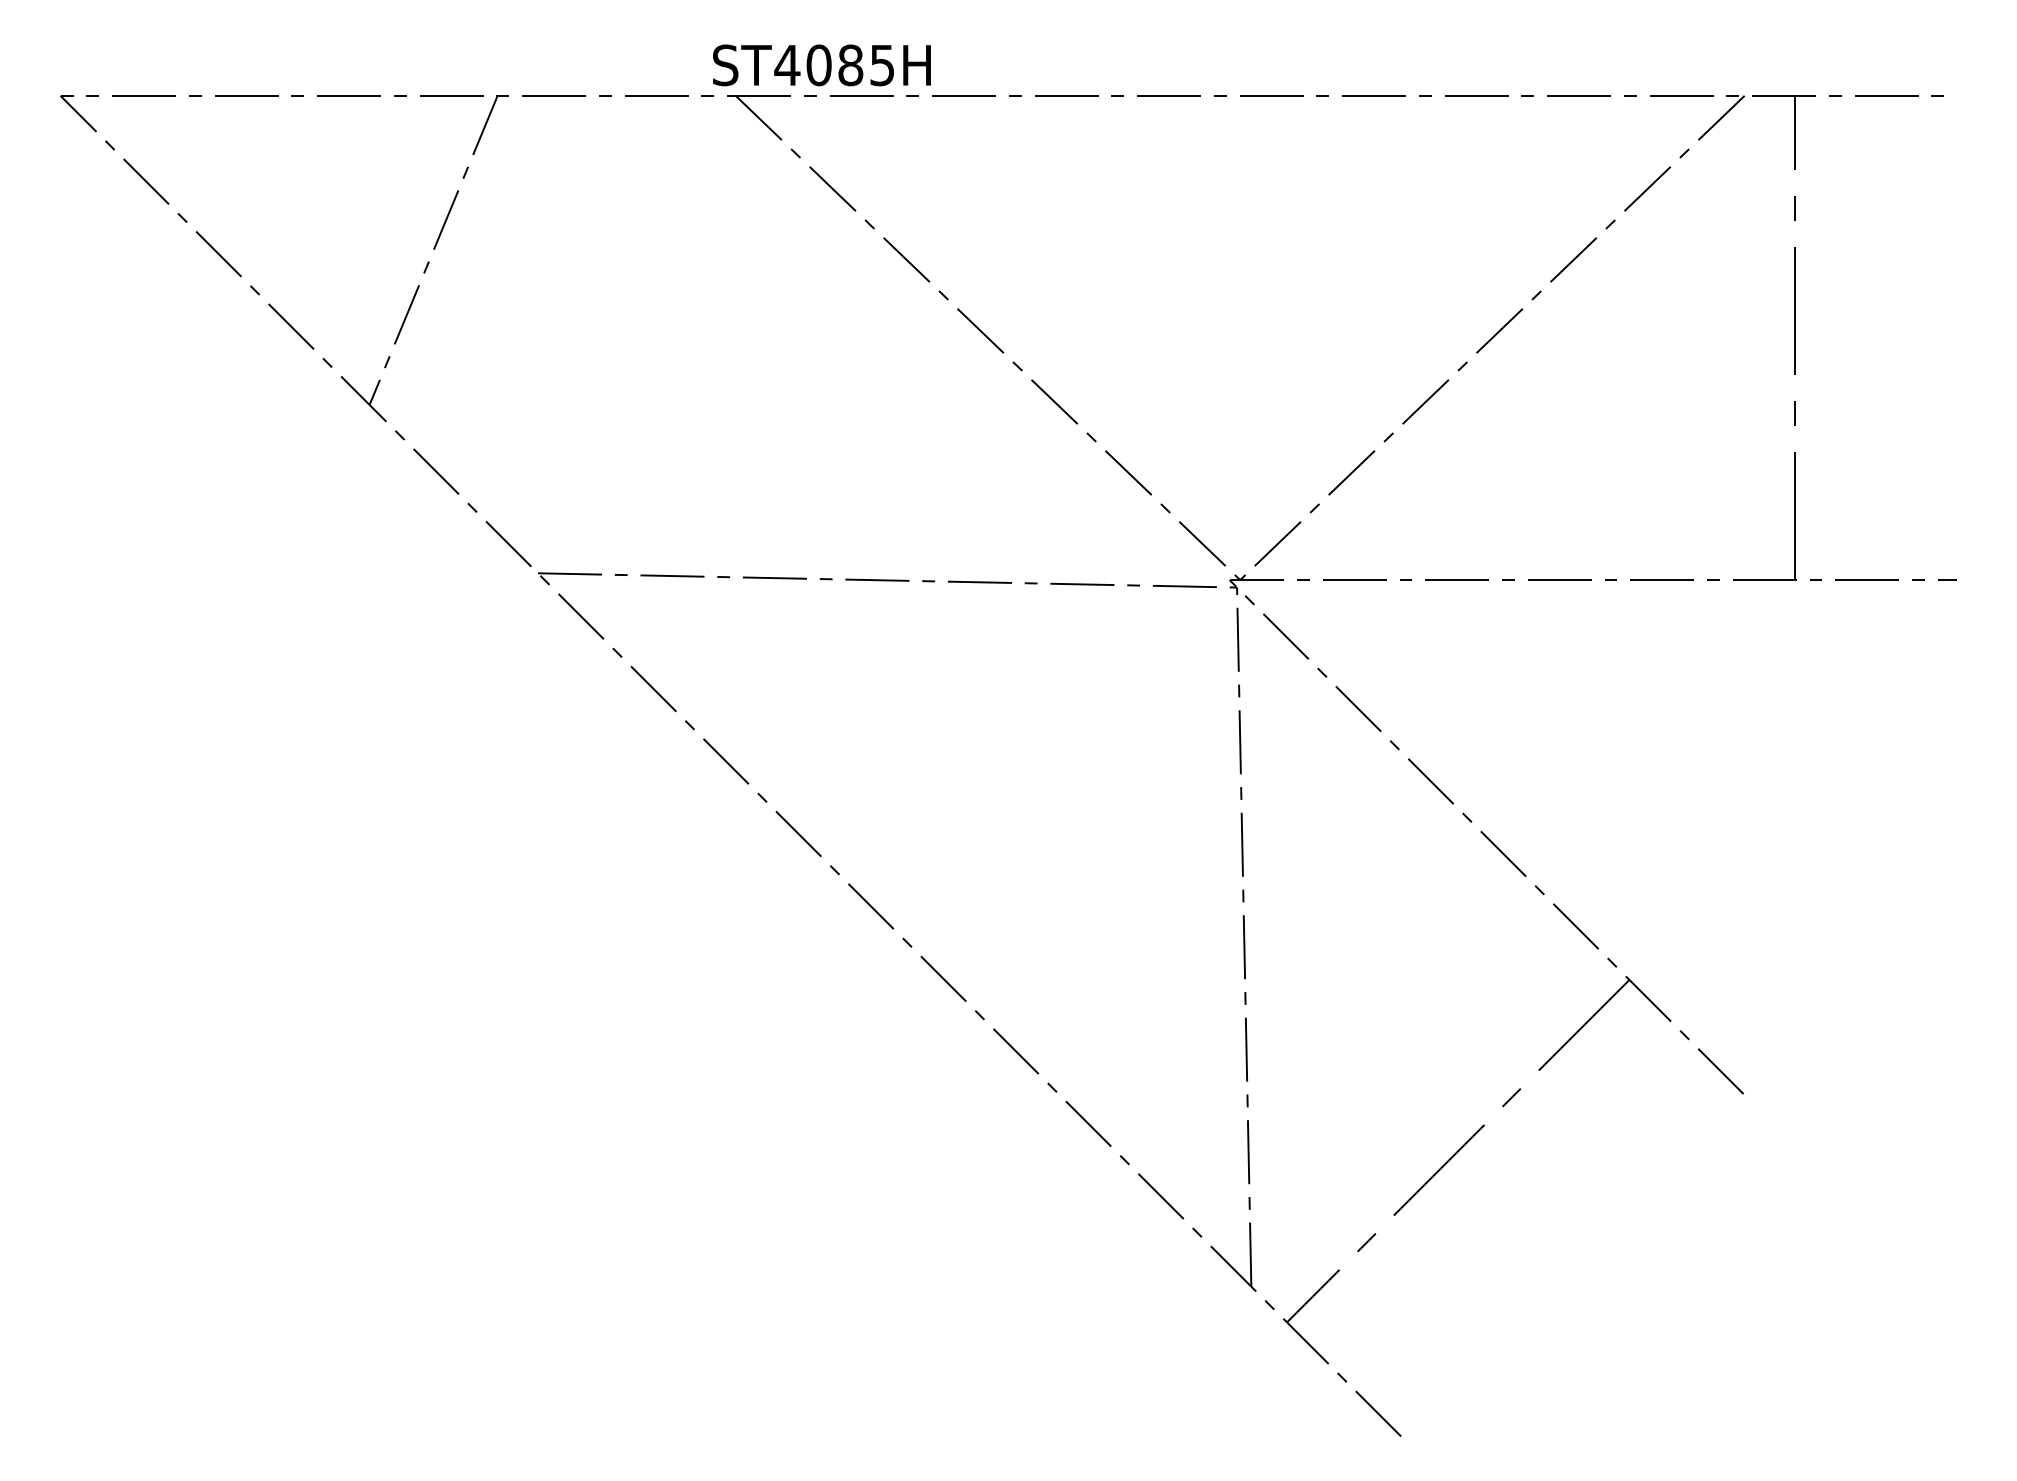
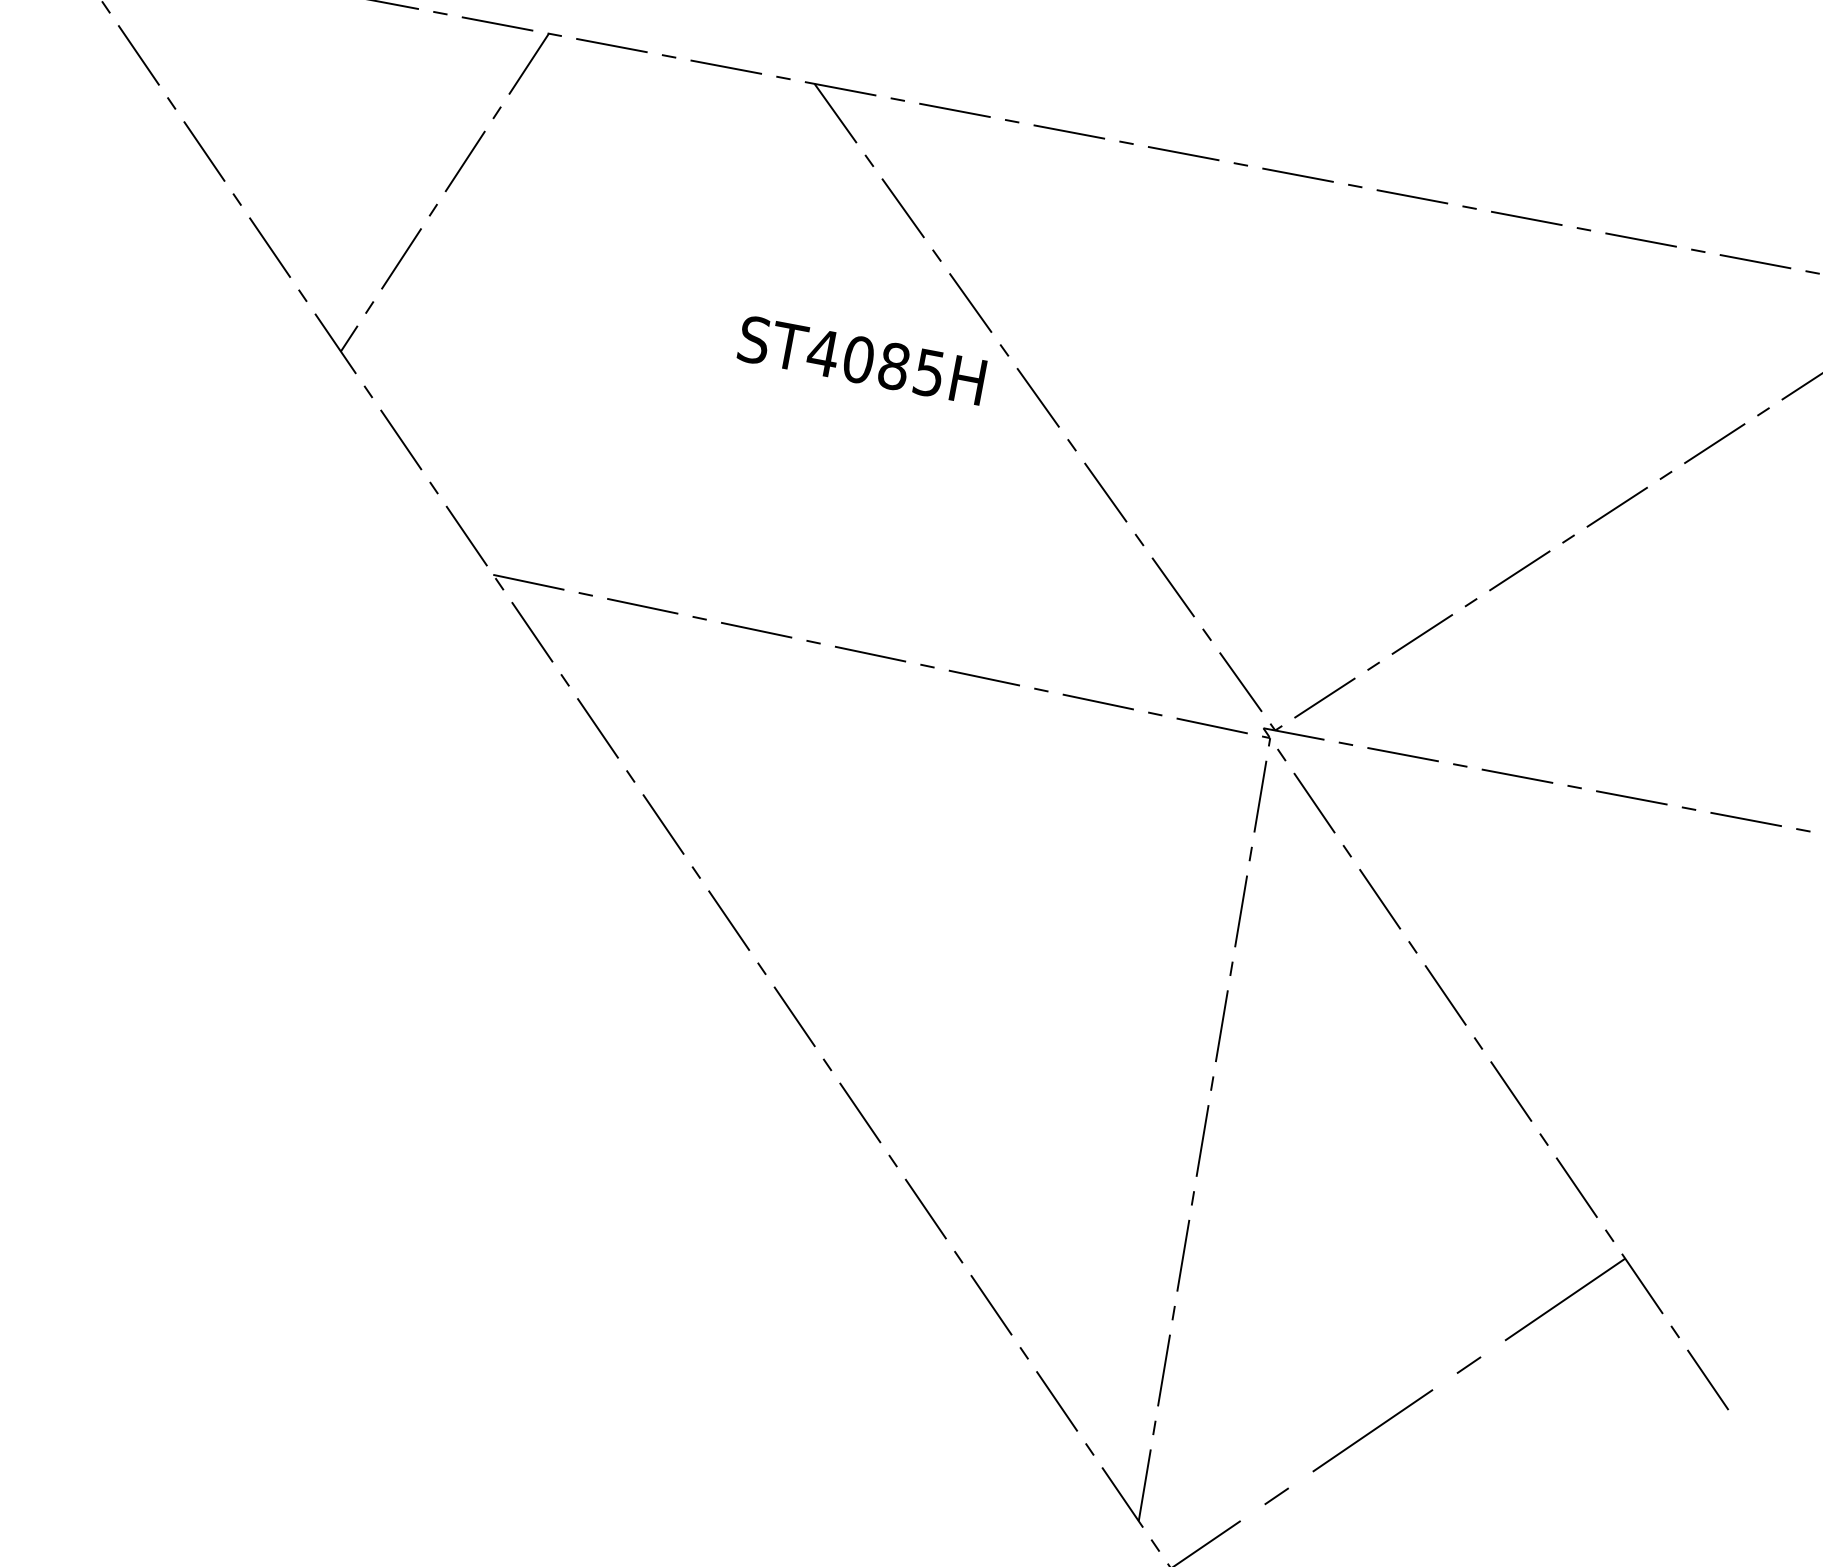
text: (821, 65) -> (861, 360), moved

